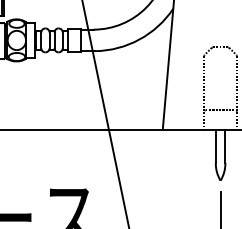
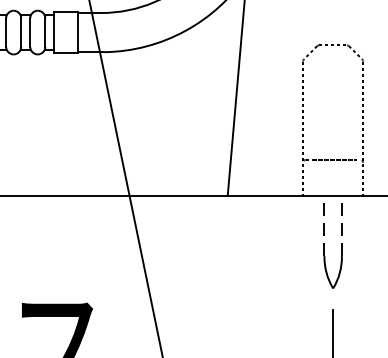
line: (215, 145) -> (323, 224), solid -> dashed
line: (225, 145) -> (342, 224), solid -> dashed

